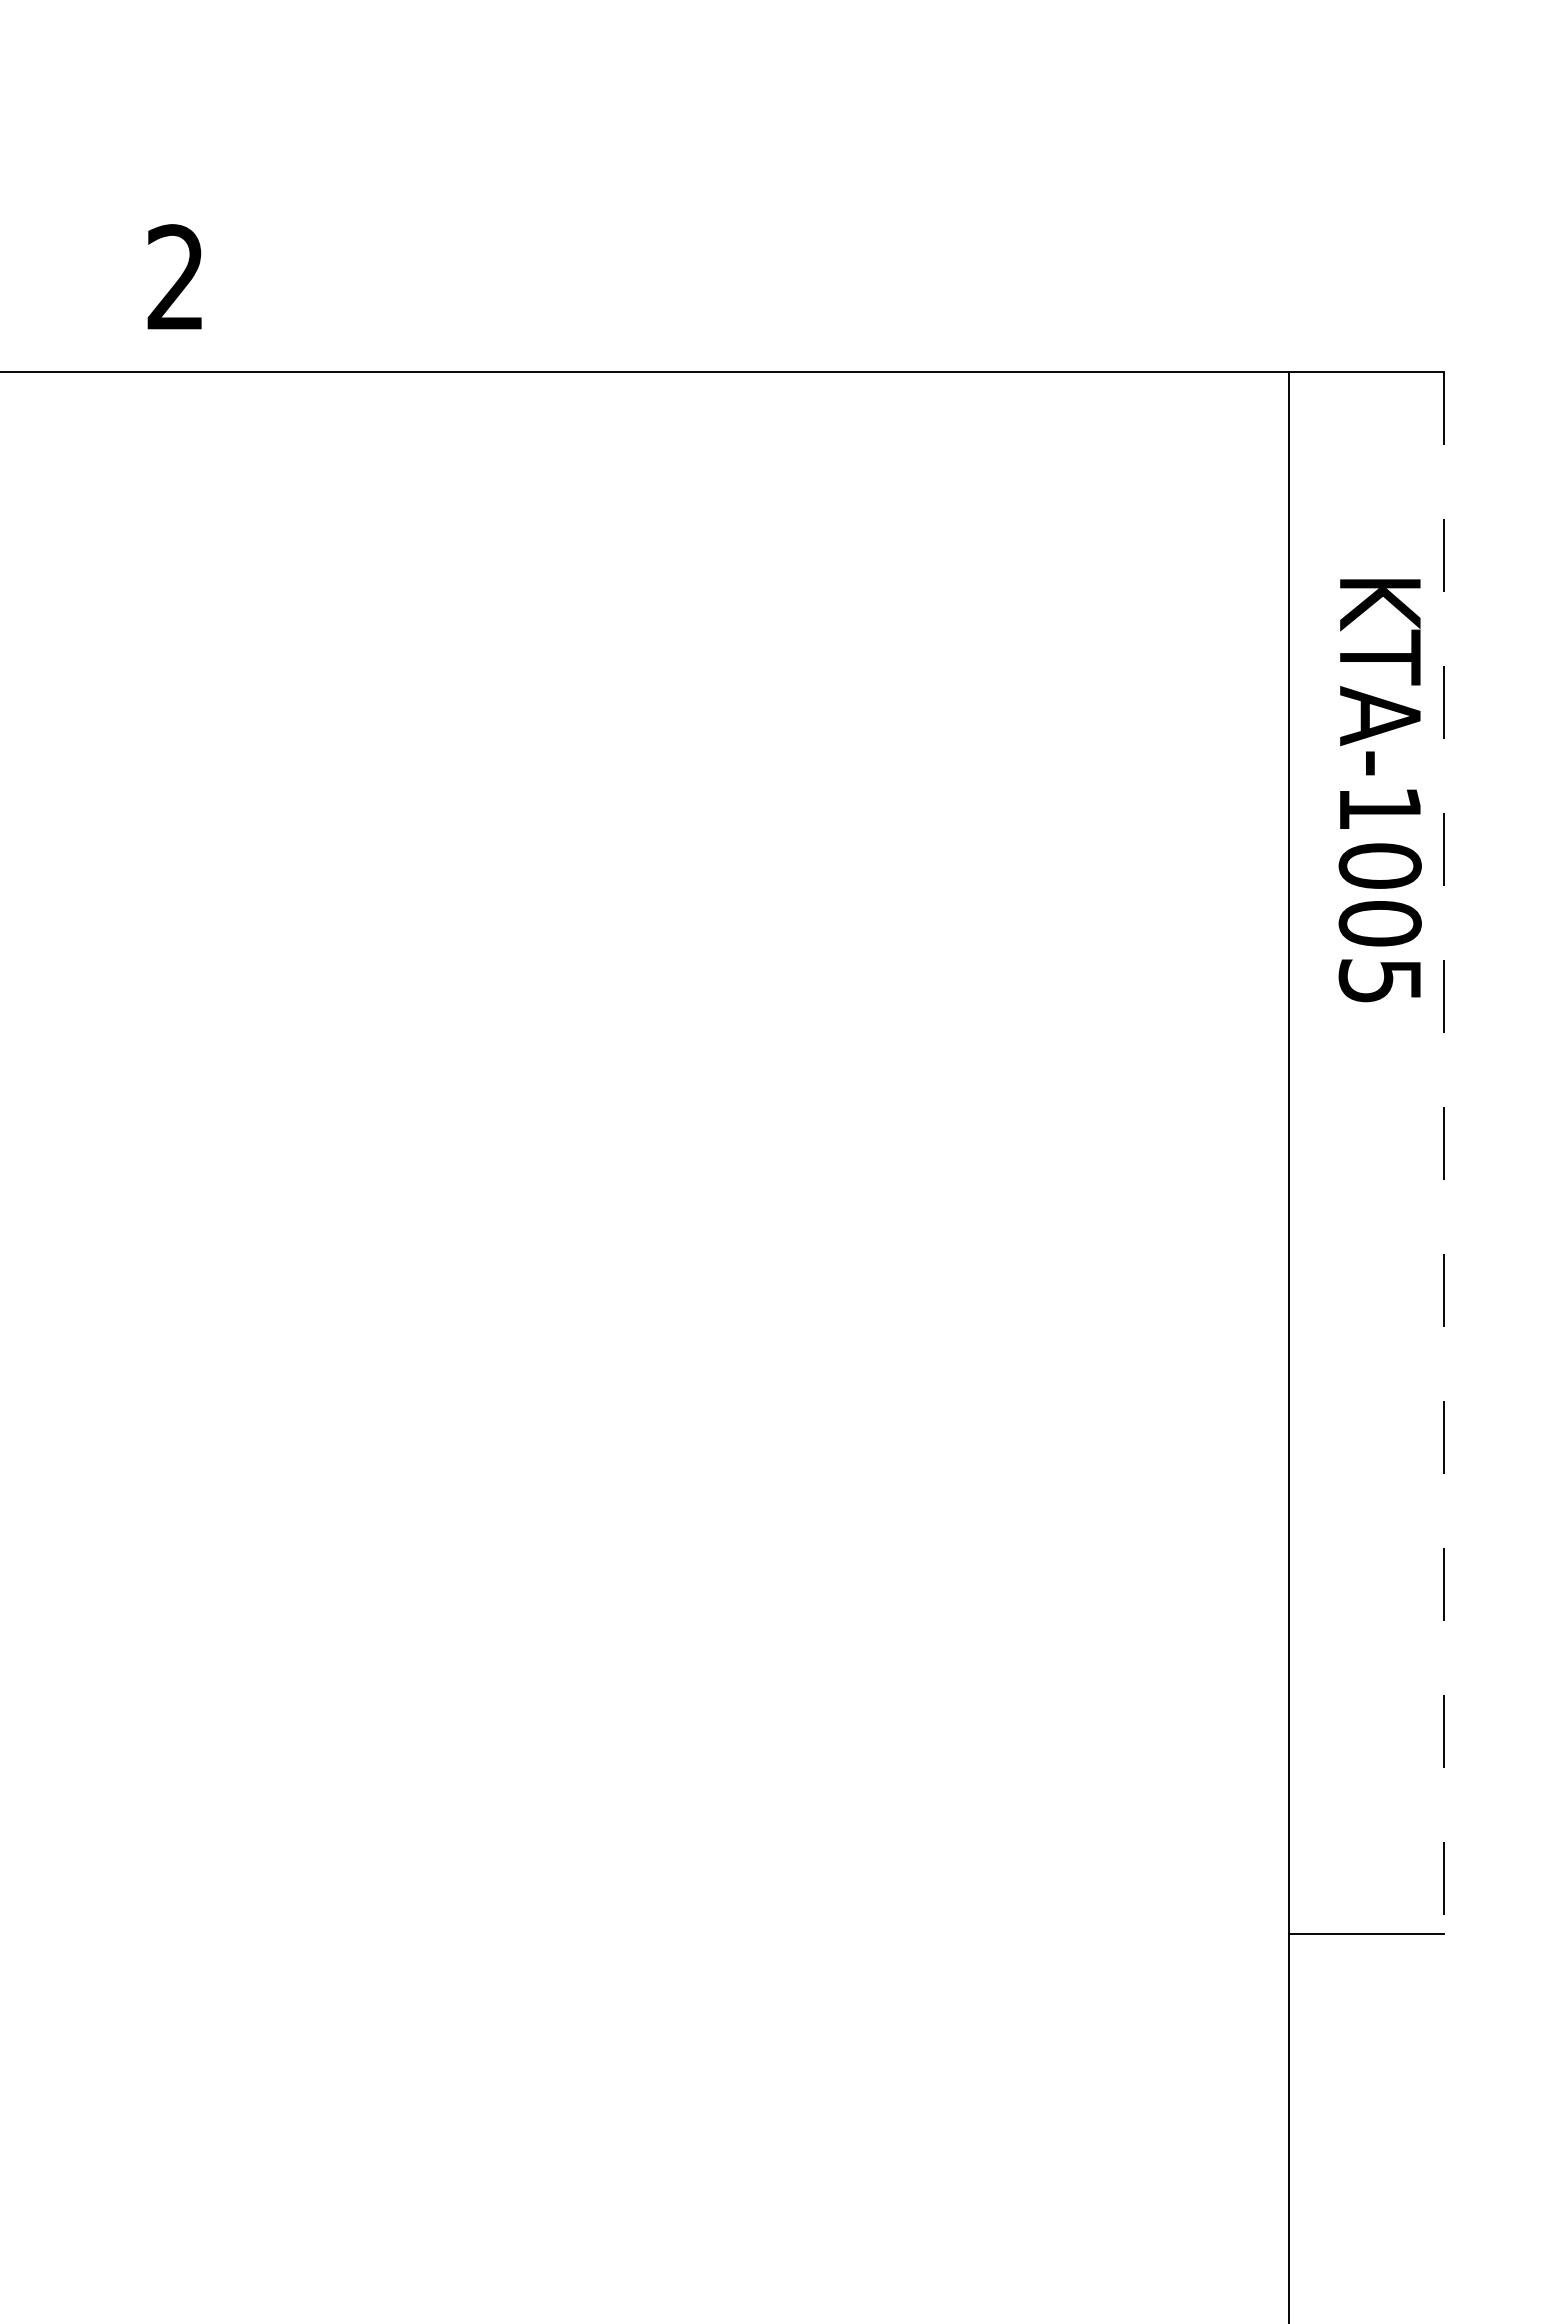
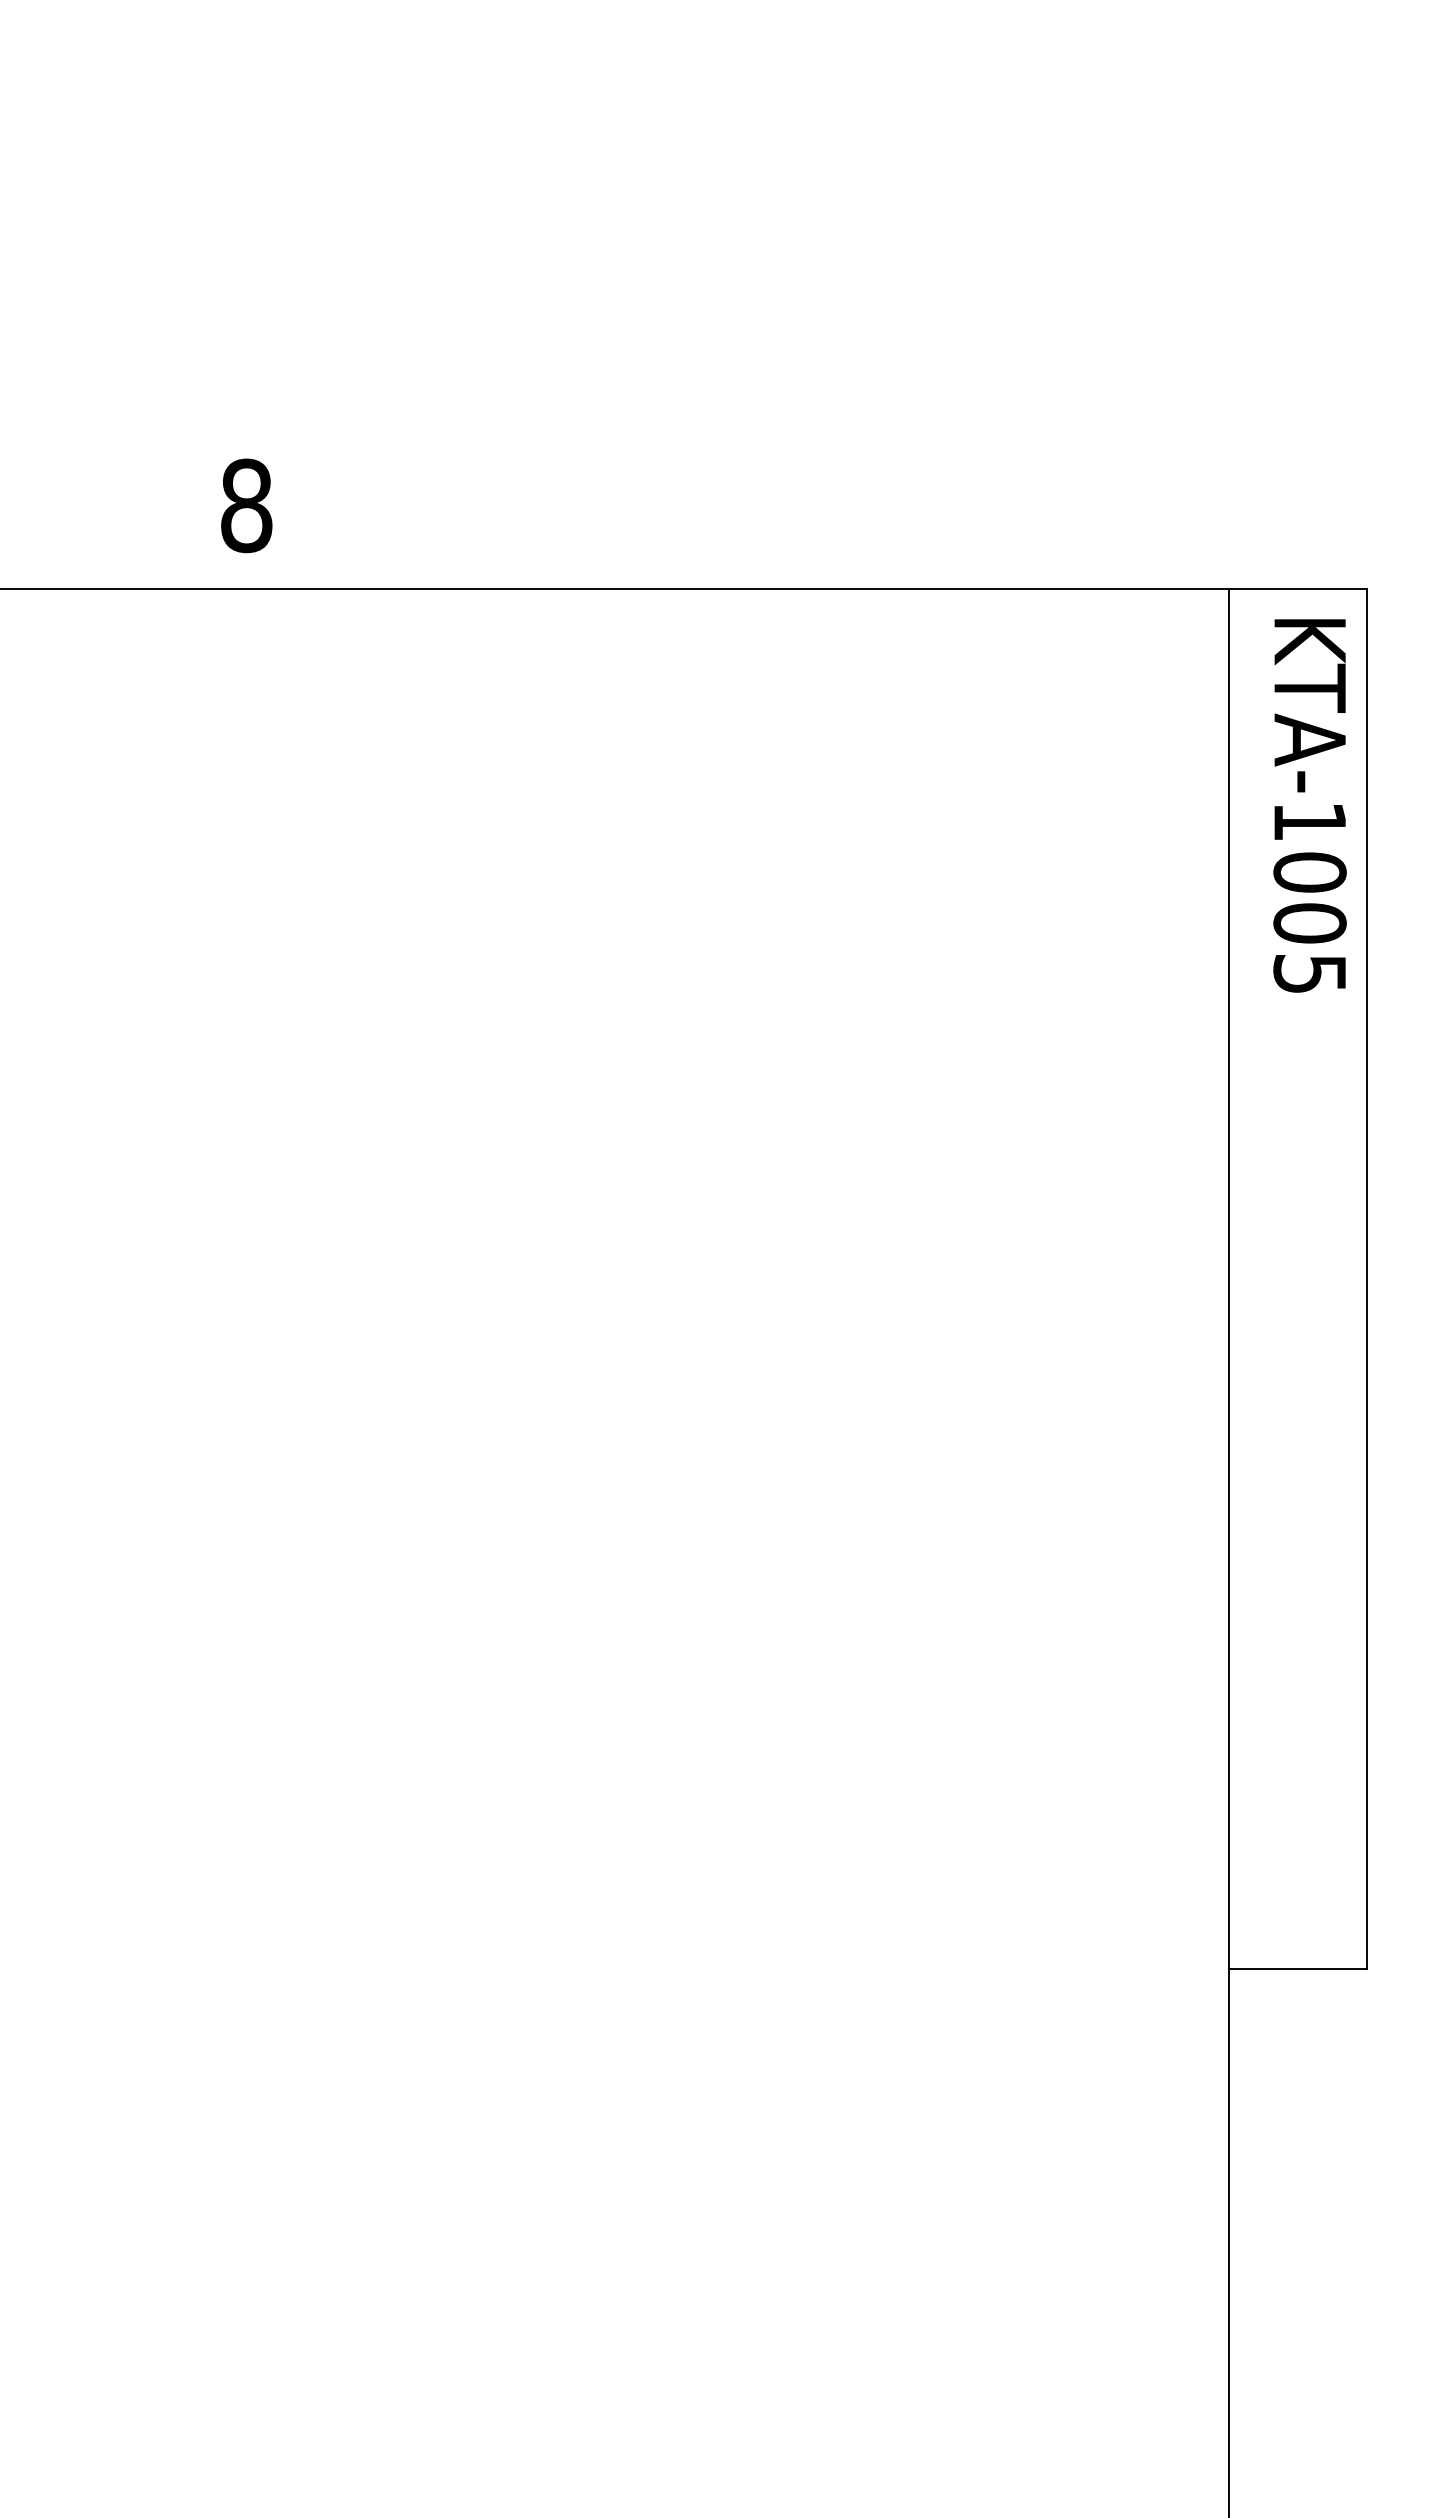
text: (175, 277) -> (246, 505), 2 -> 8
text: (1379, 790) -> (1309, 805), moved
line: (1444, 1153) -> (1366, 1279), dashed -> solid

